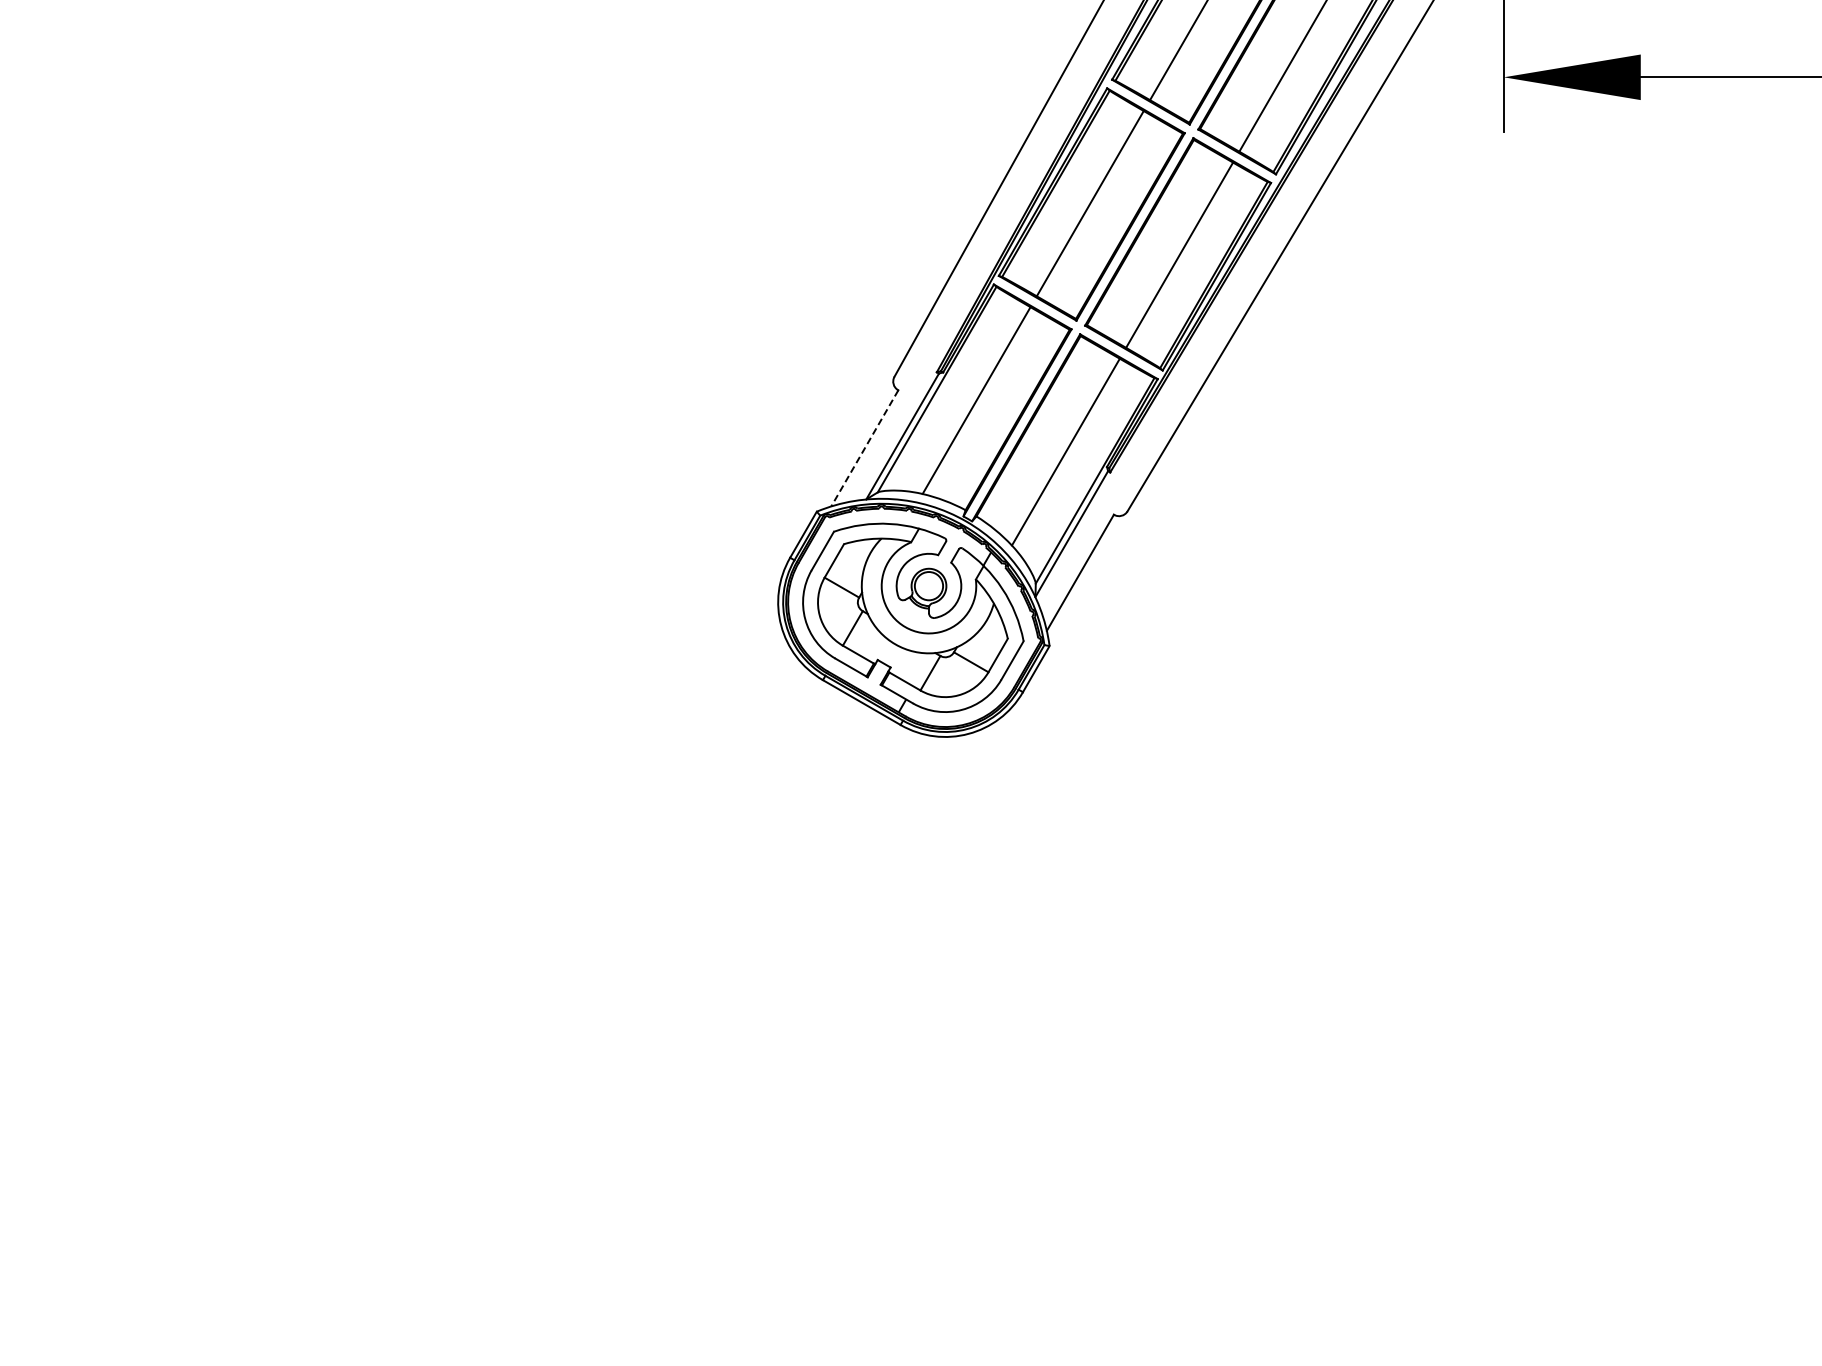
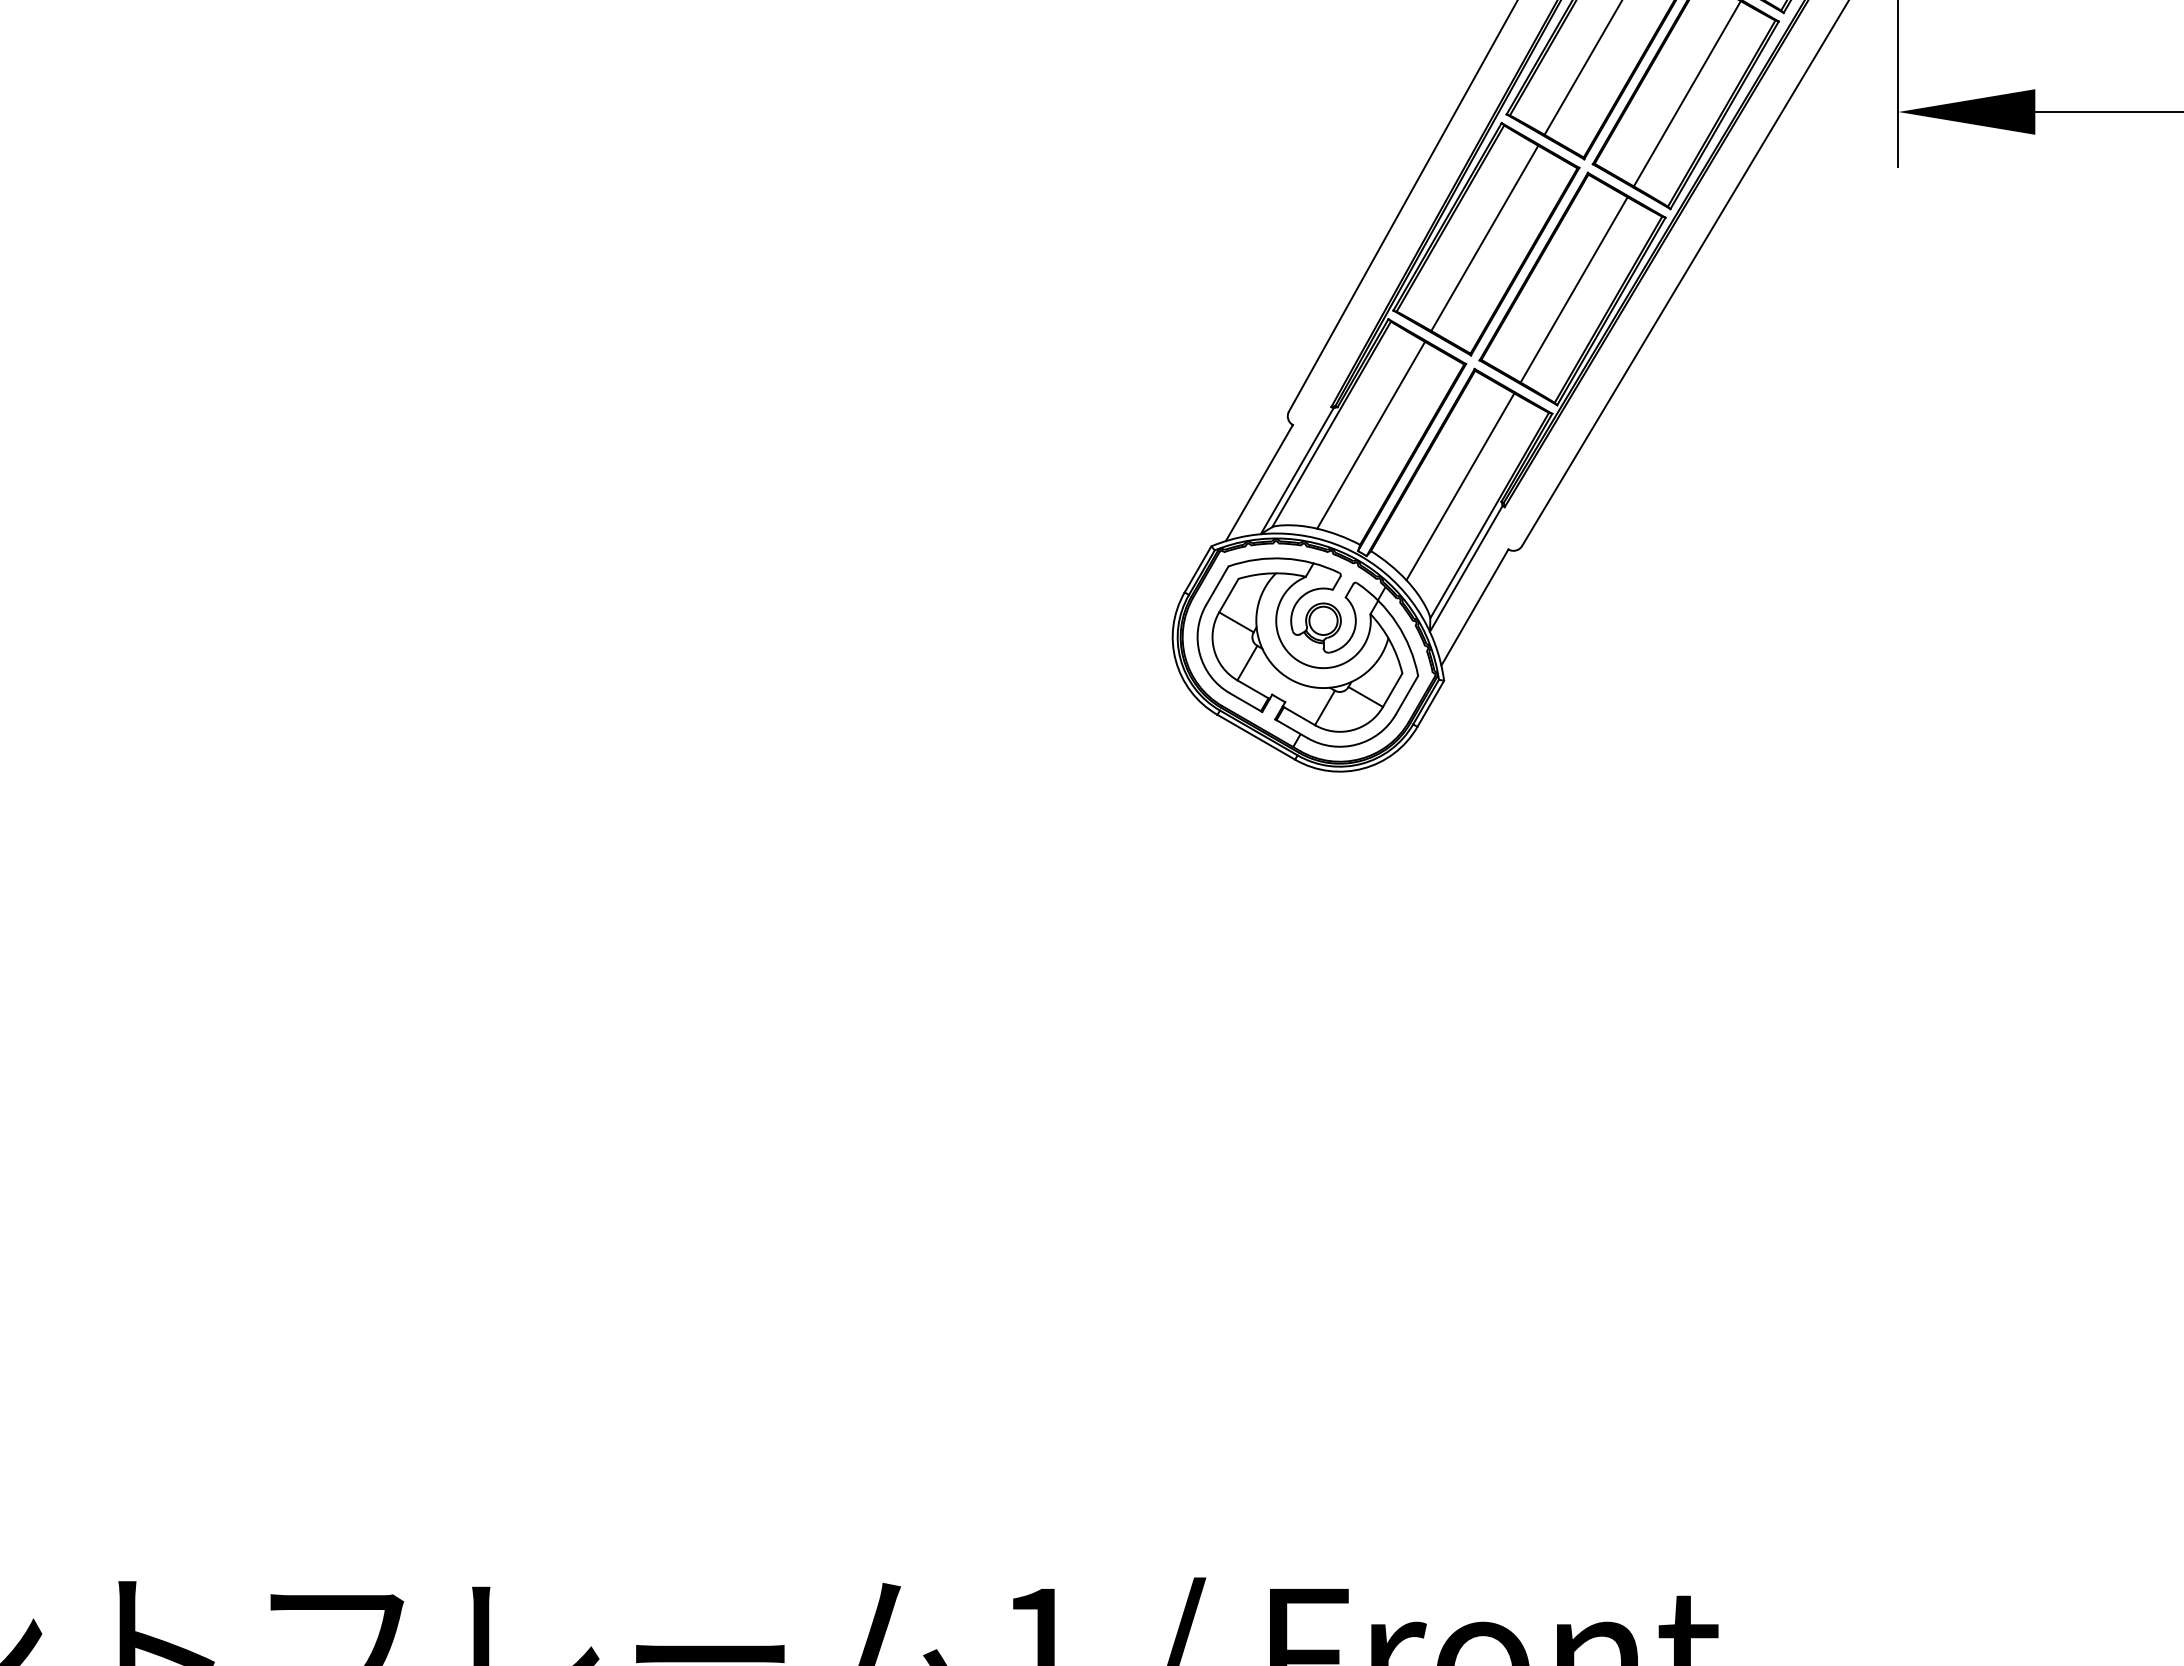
line: (864, 448) -> (1259, 483), dashed -> solid

